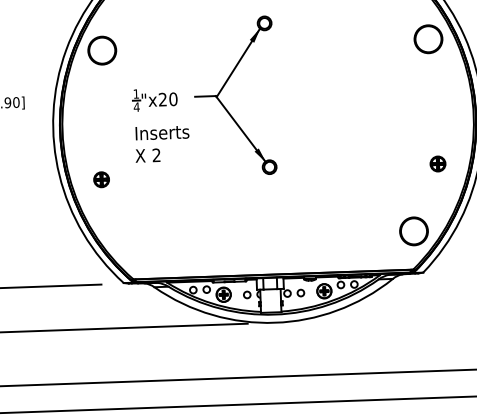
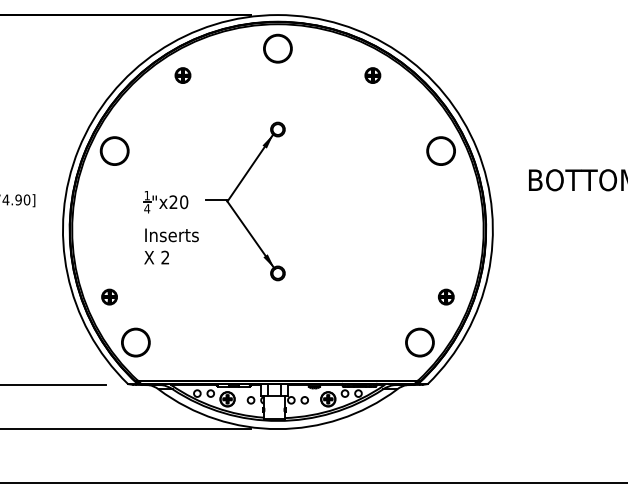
part: (438, 163) -> (446, 296), moved
part: (101, 179) -> (109, 296), moved
part: (129, 241) -> (135, 342), added

